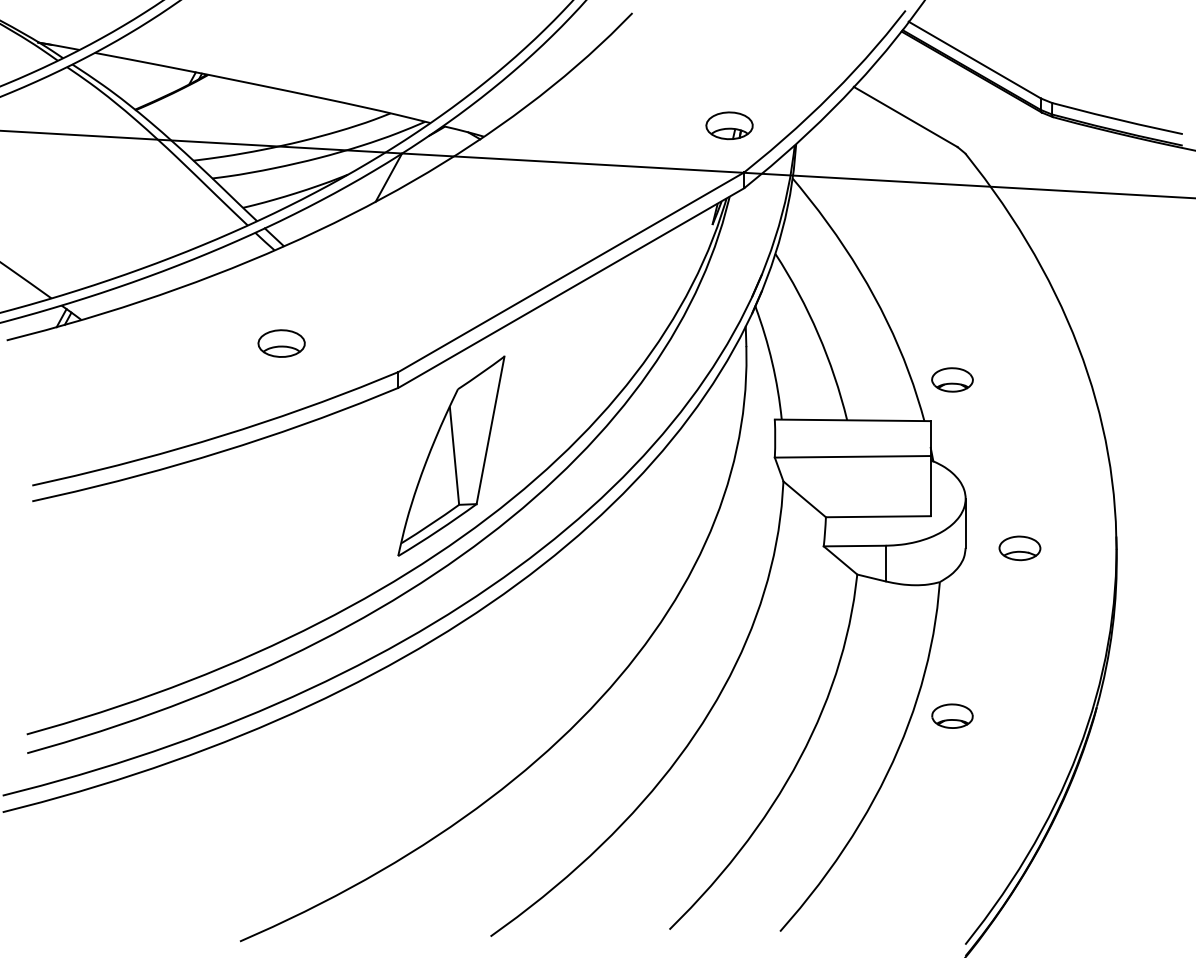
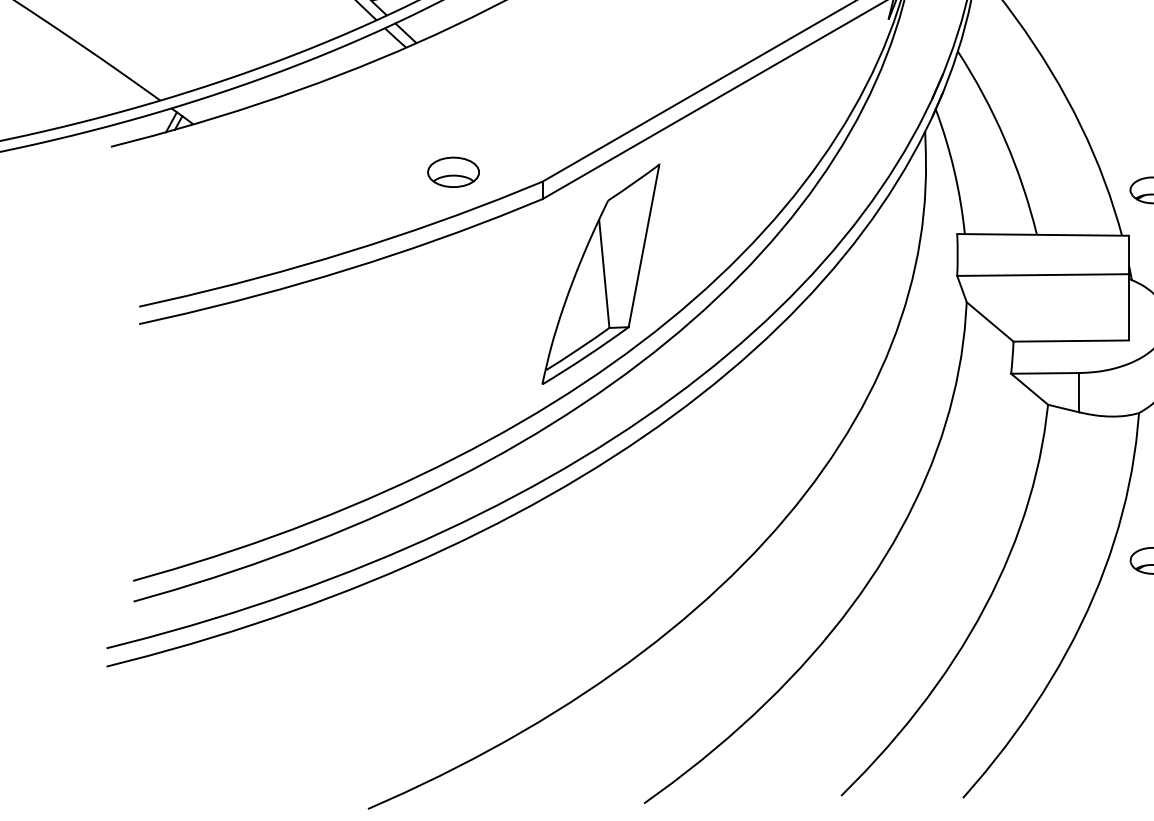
part: (281, 343) -> (453, 172), moved

